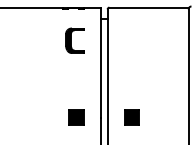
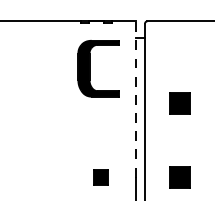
part: (74, 40) -> (97, 68), size x1.6
line: (101, 62) -> (136, 99), solid -> dashed
part: (131, 65) -> (178, 103), added
part: (76, 117) -> (100, 177), size x0.7

